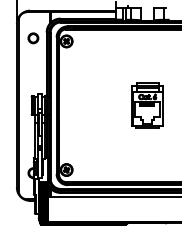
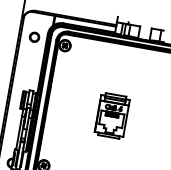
part: (147, 105) -> (112, 115), moved

